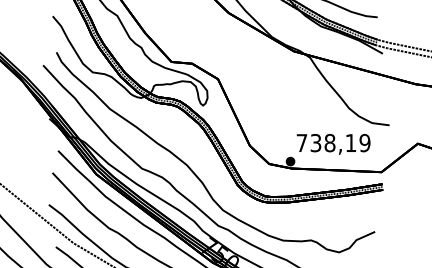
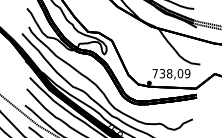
text: (351, 142) -> (180, 73), 738,19 -> 738,09

